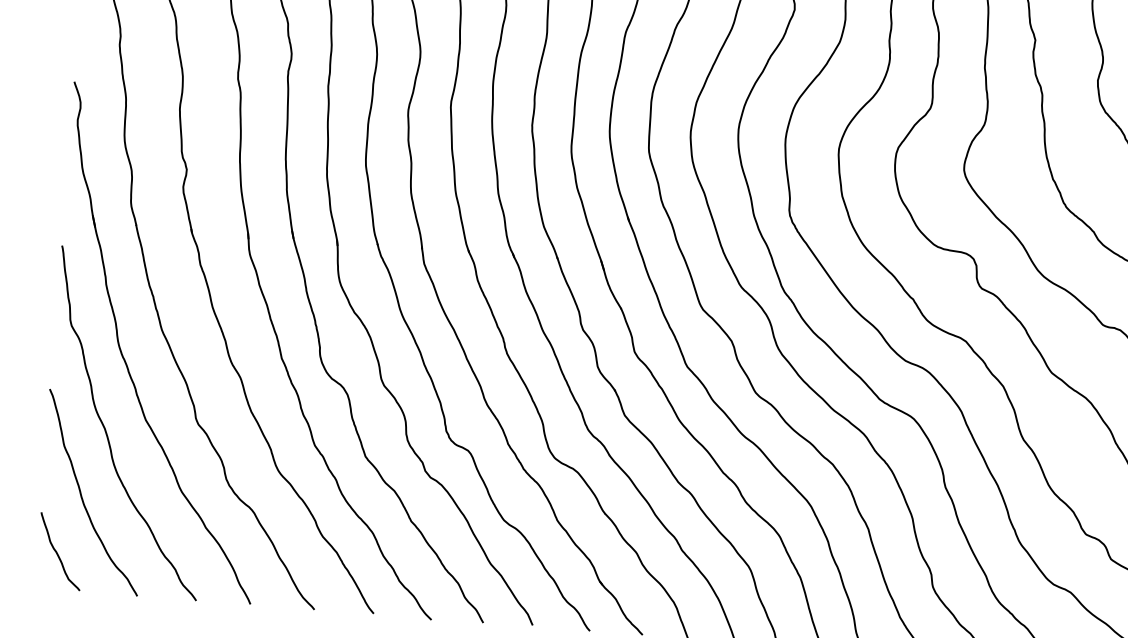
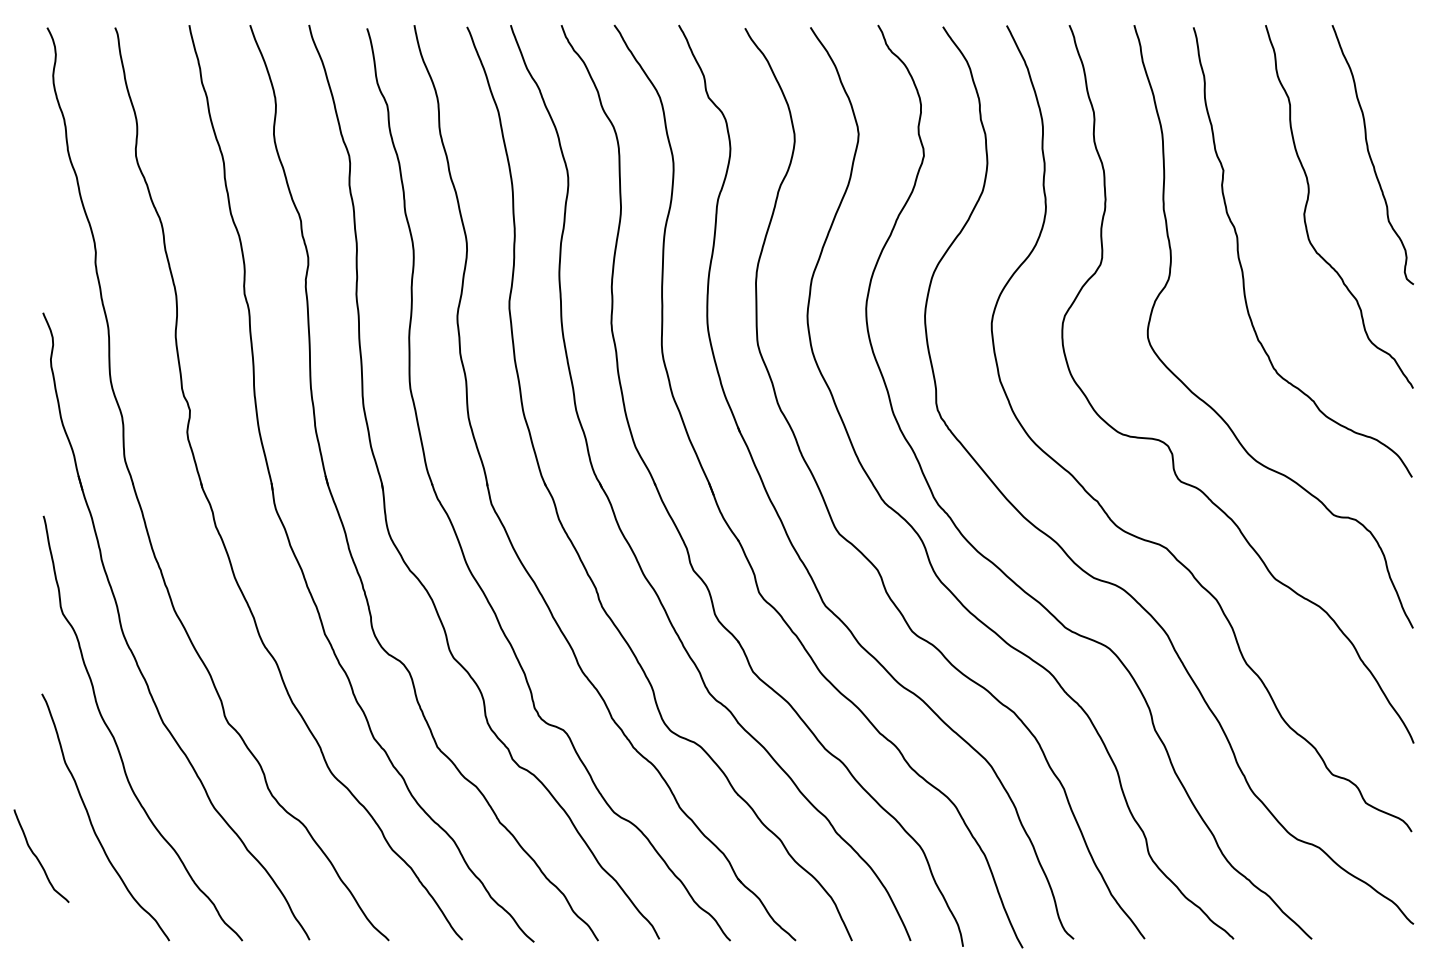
curve: (57, 551) -> (37, 856), moved

